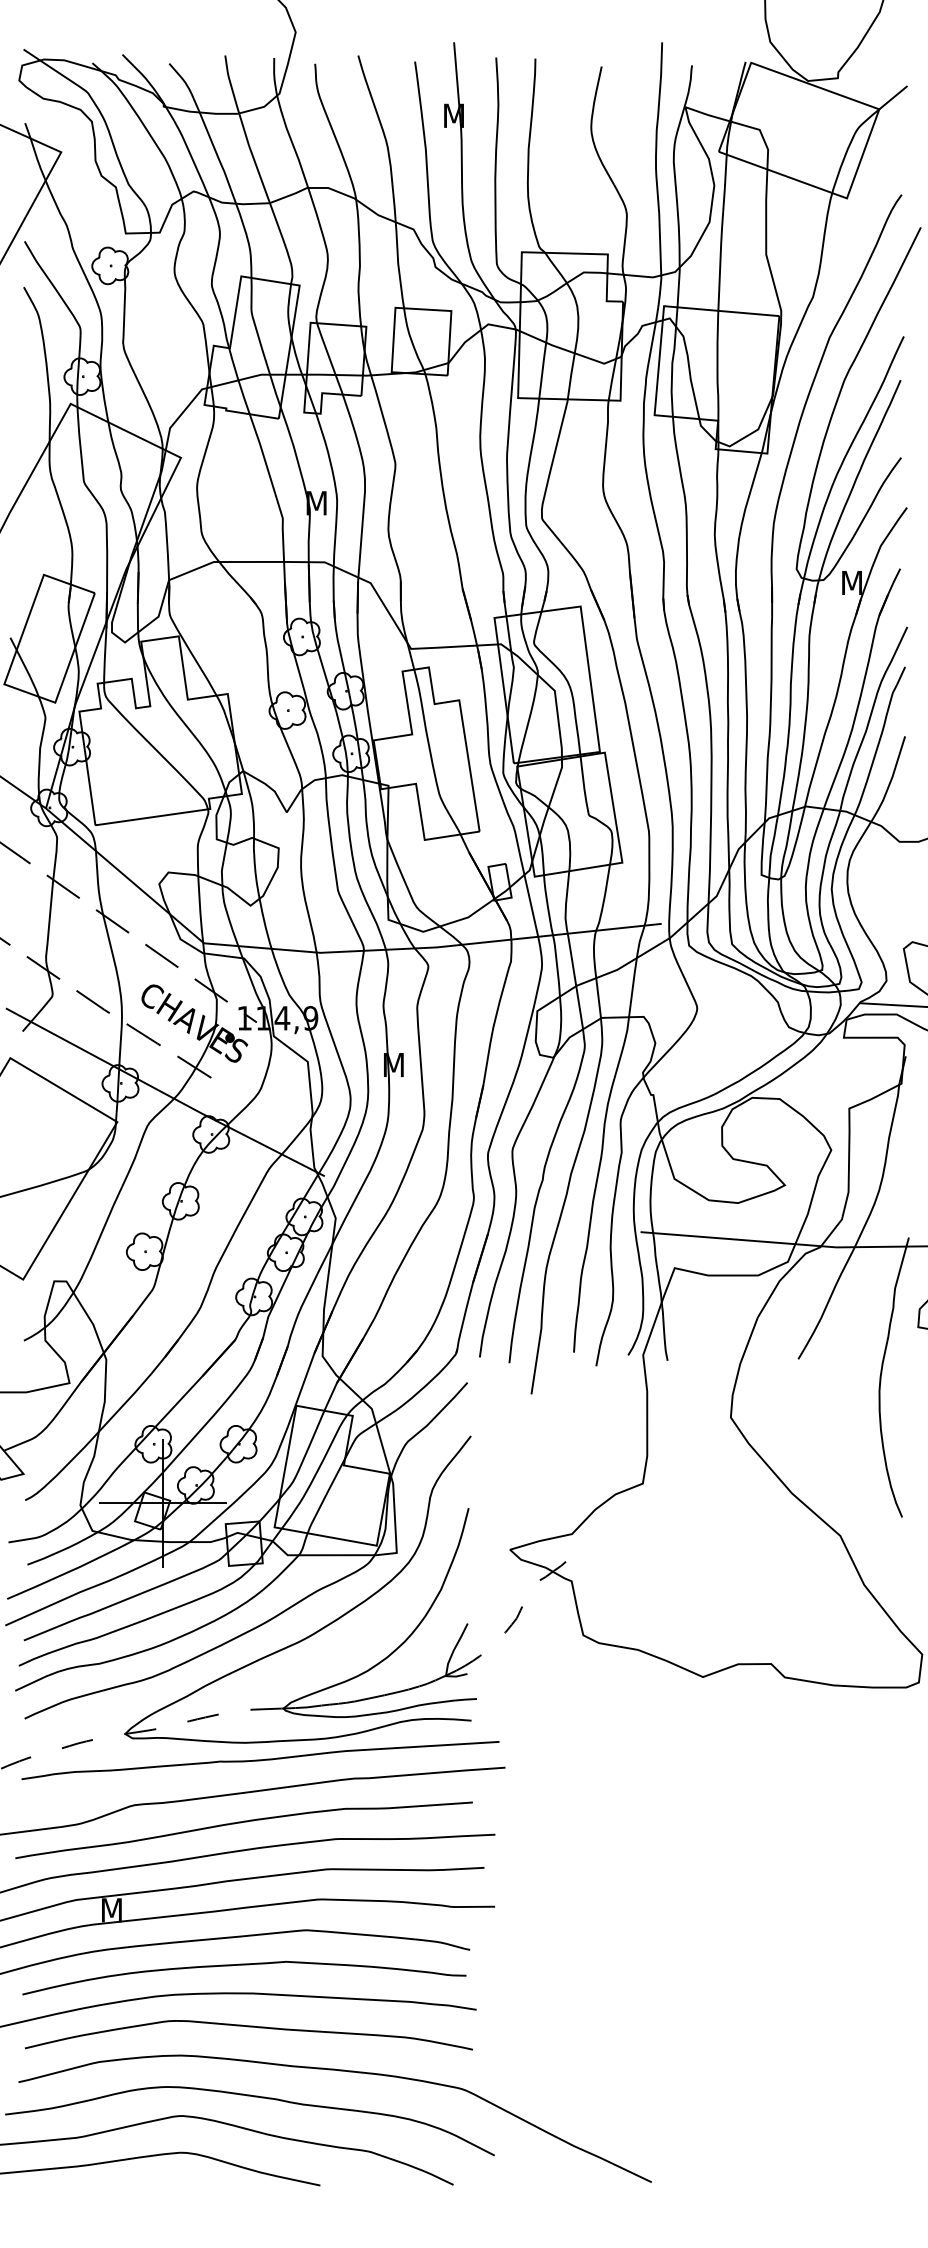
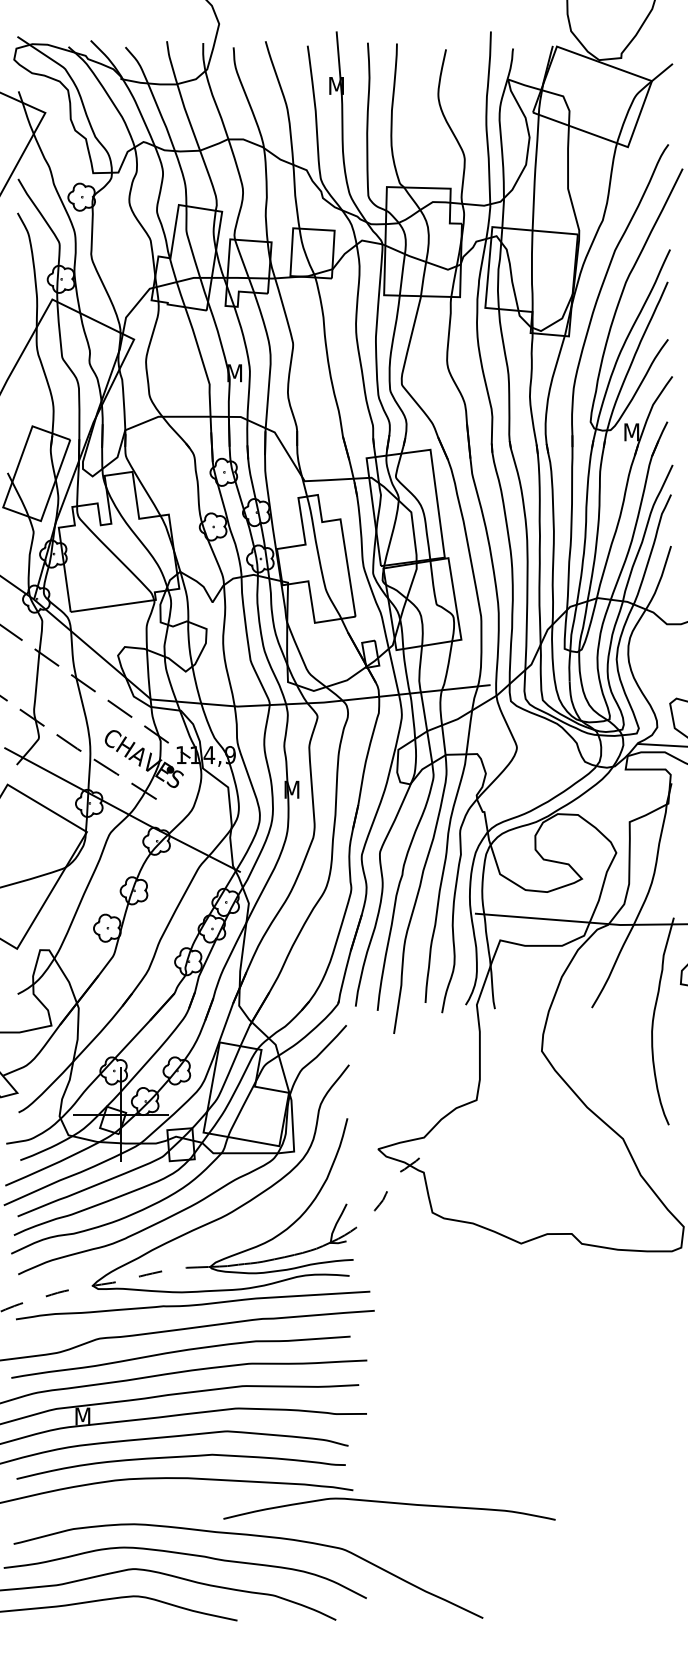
curve: (248, 2027) -> (389, 1503), moved

